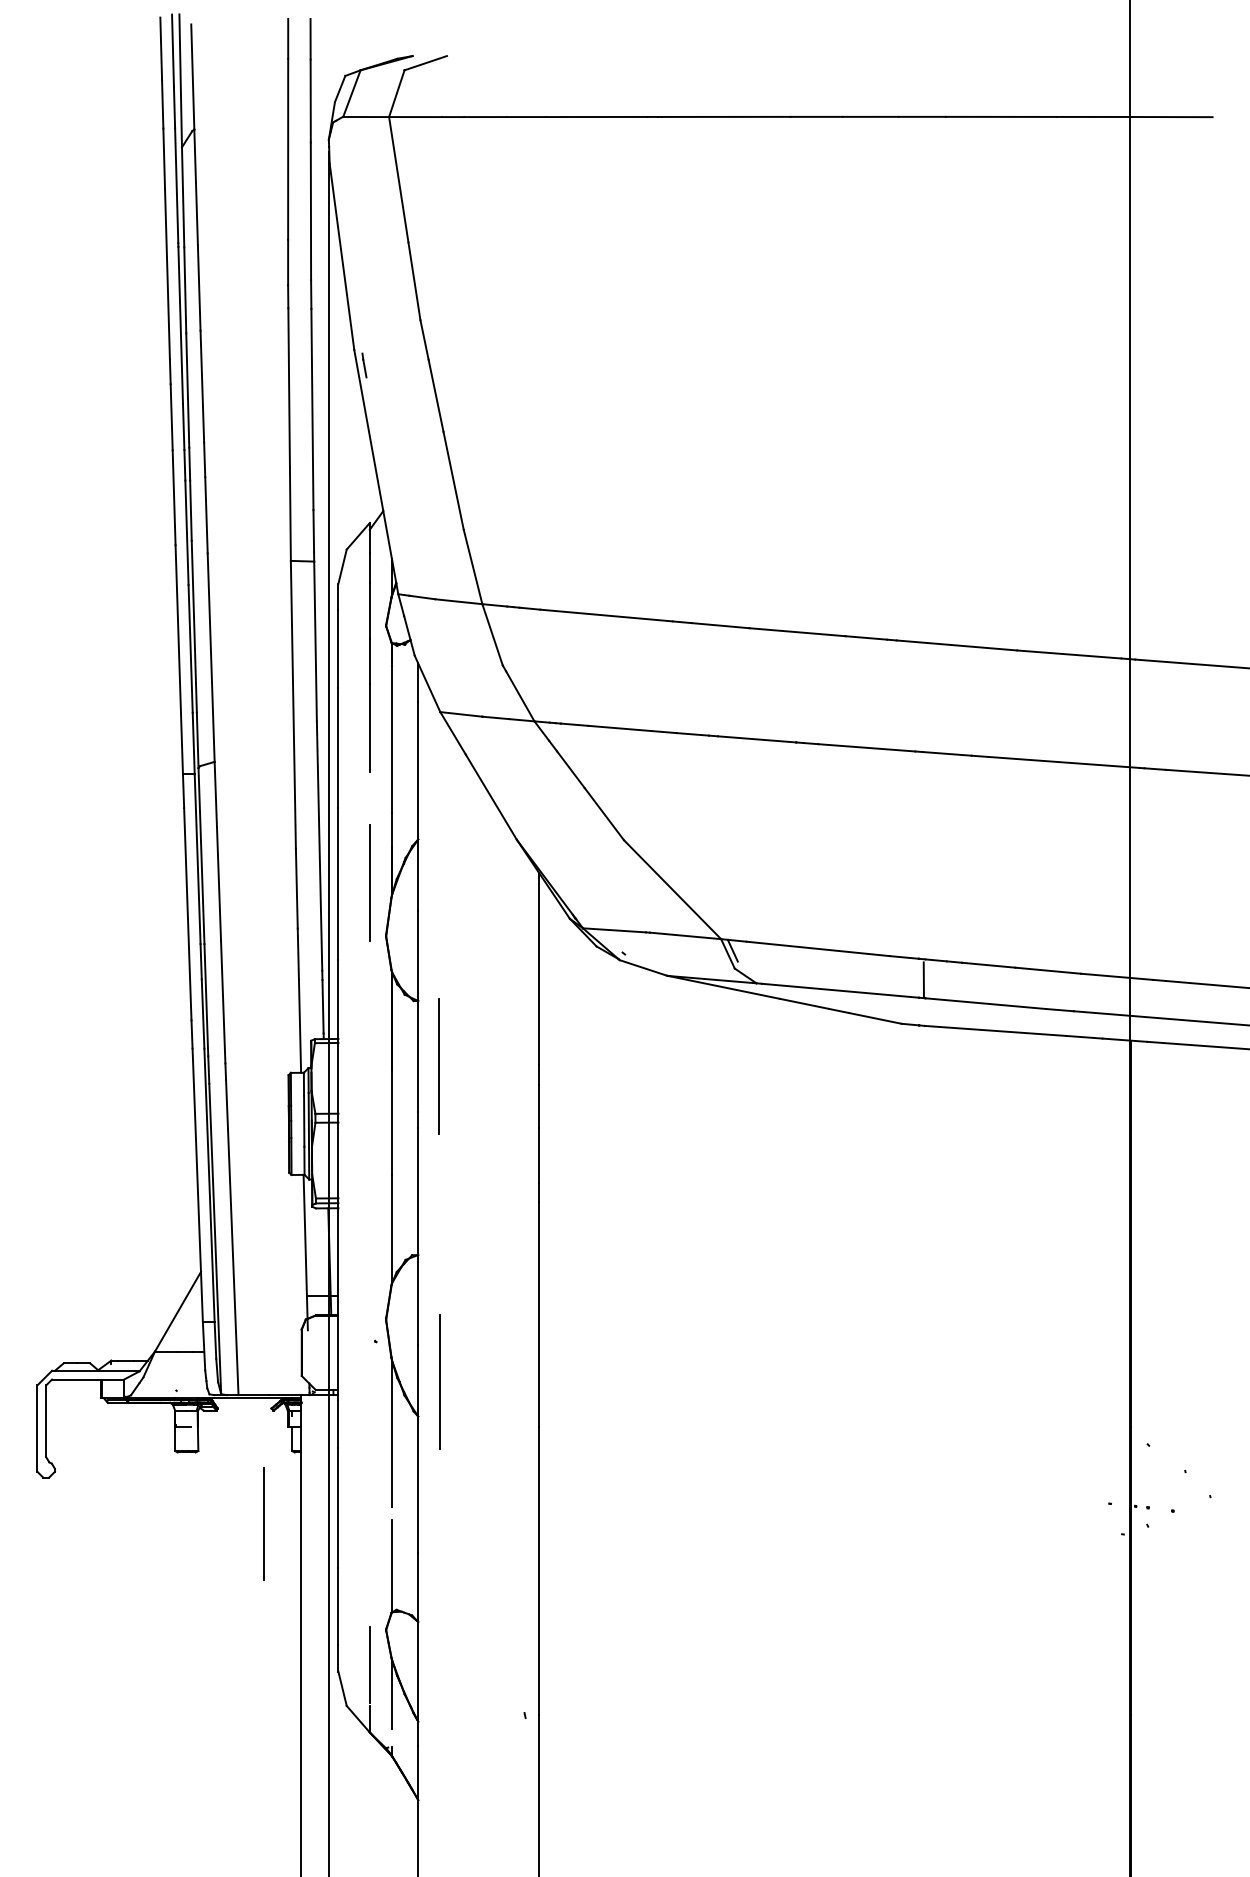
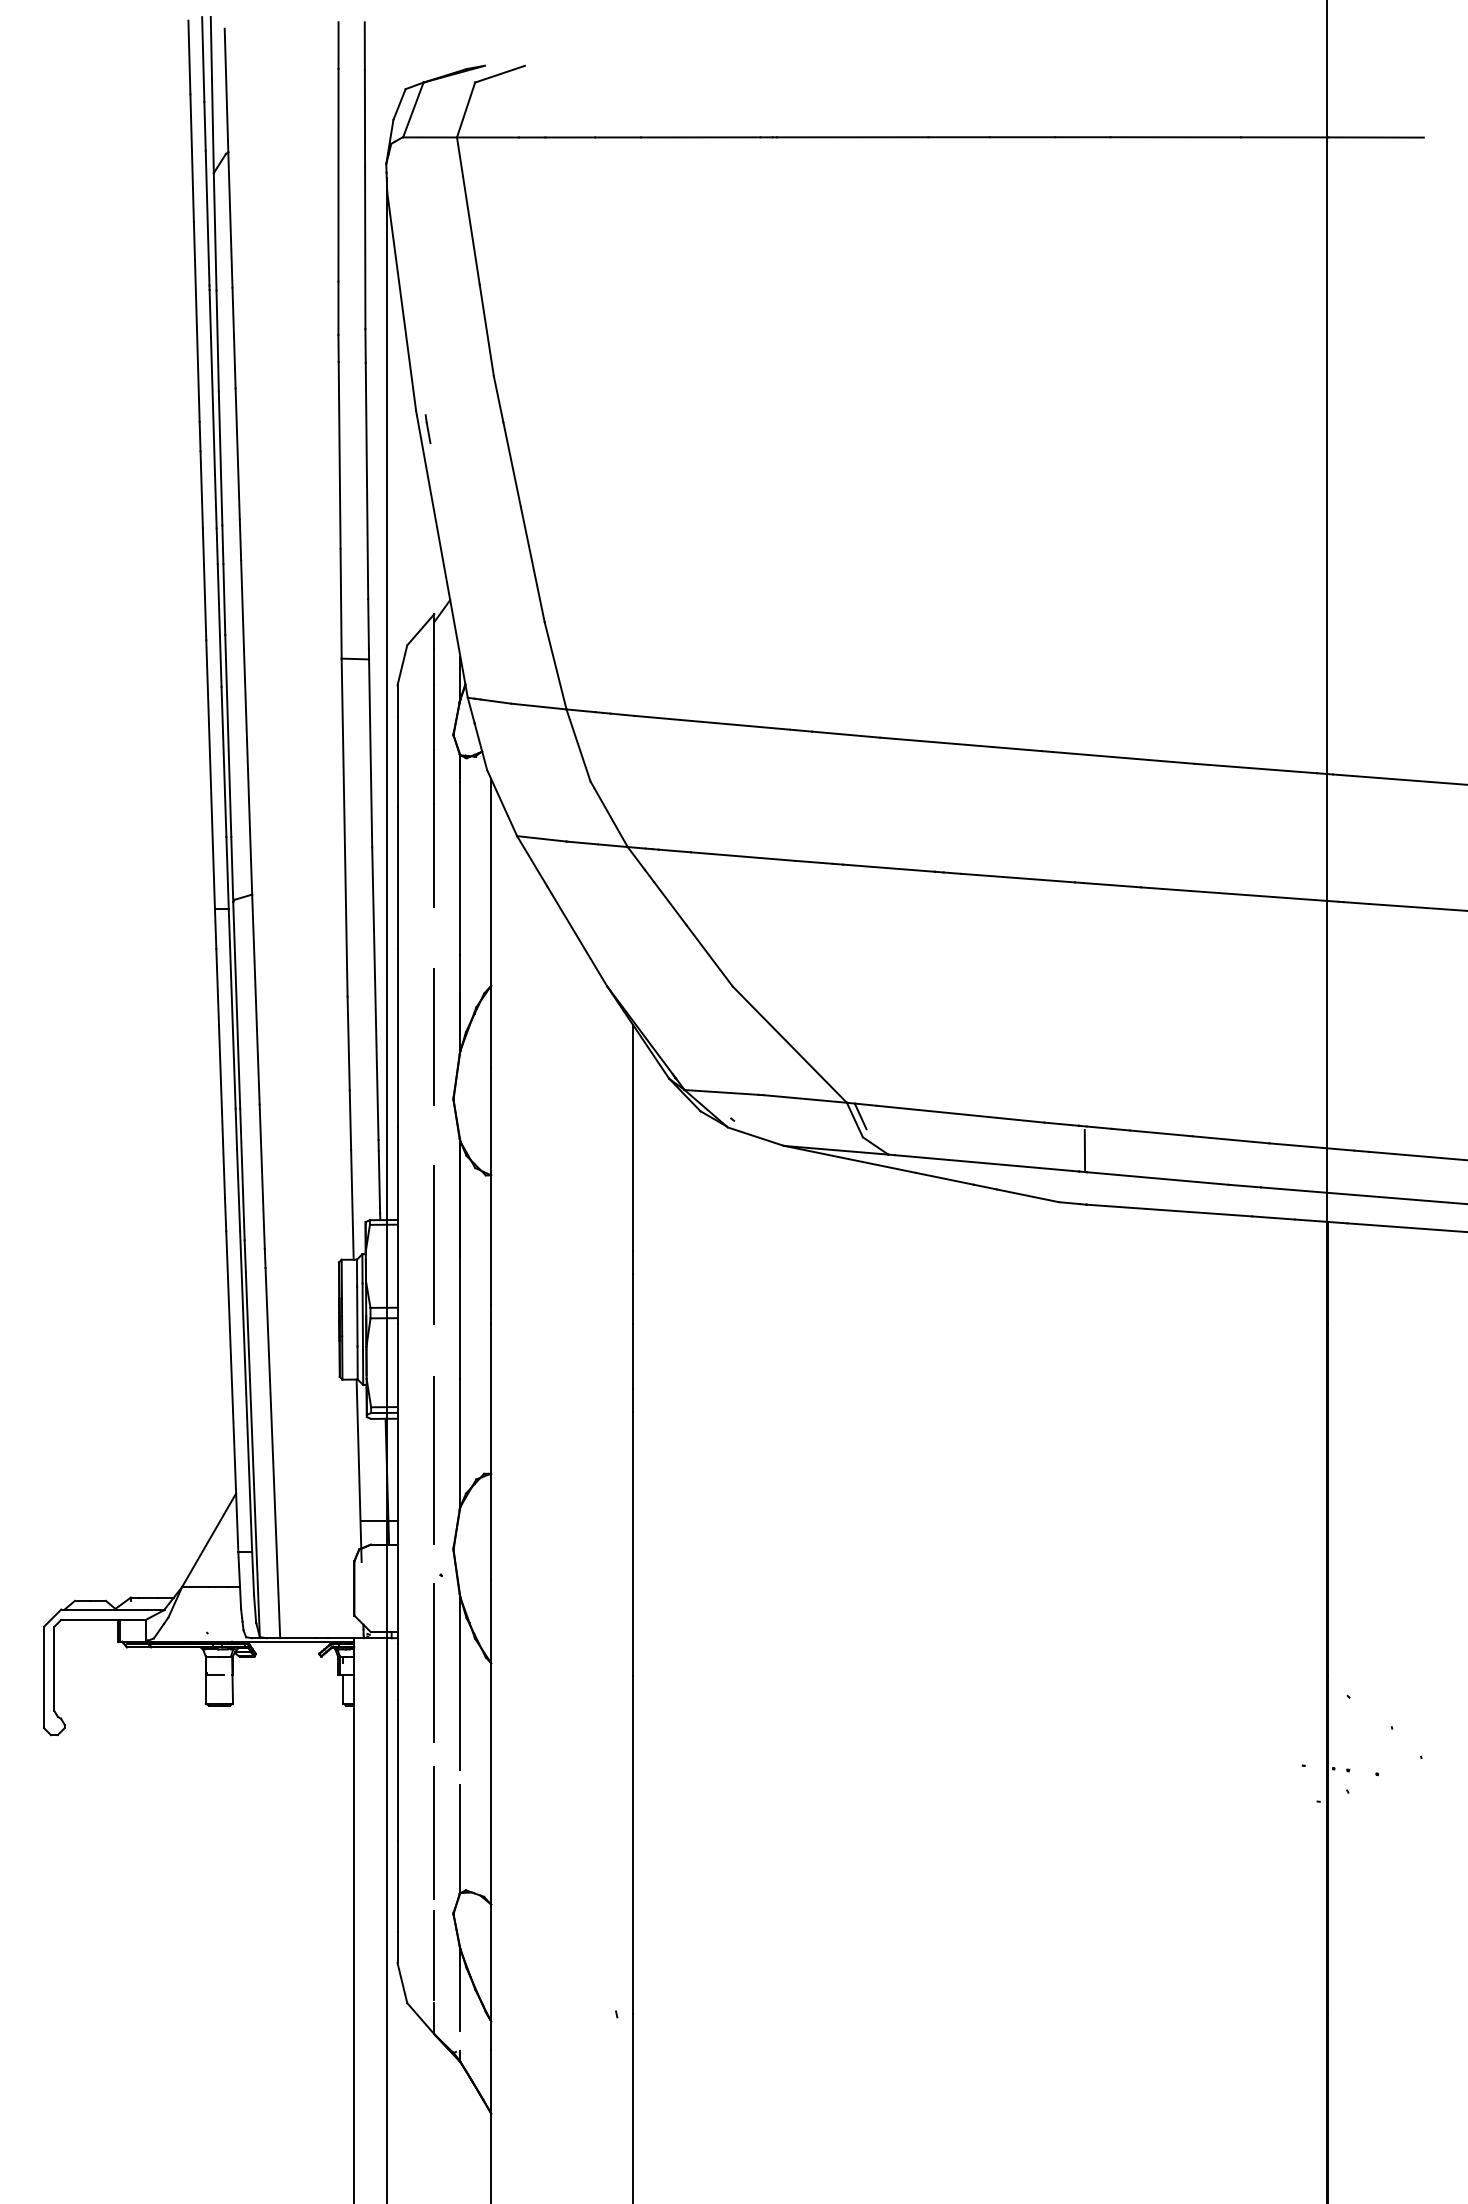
line: (438, 1066) -> (433, 1245), moved
line: (369, 1243) -> (433, 1460), added
line: (439, 1381) -> (433, 1662), moved
line: (263, 1523) -> (433, 1832), moved

